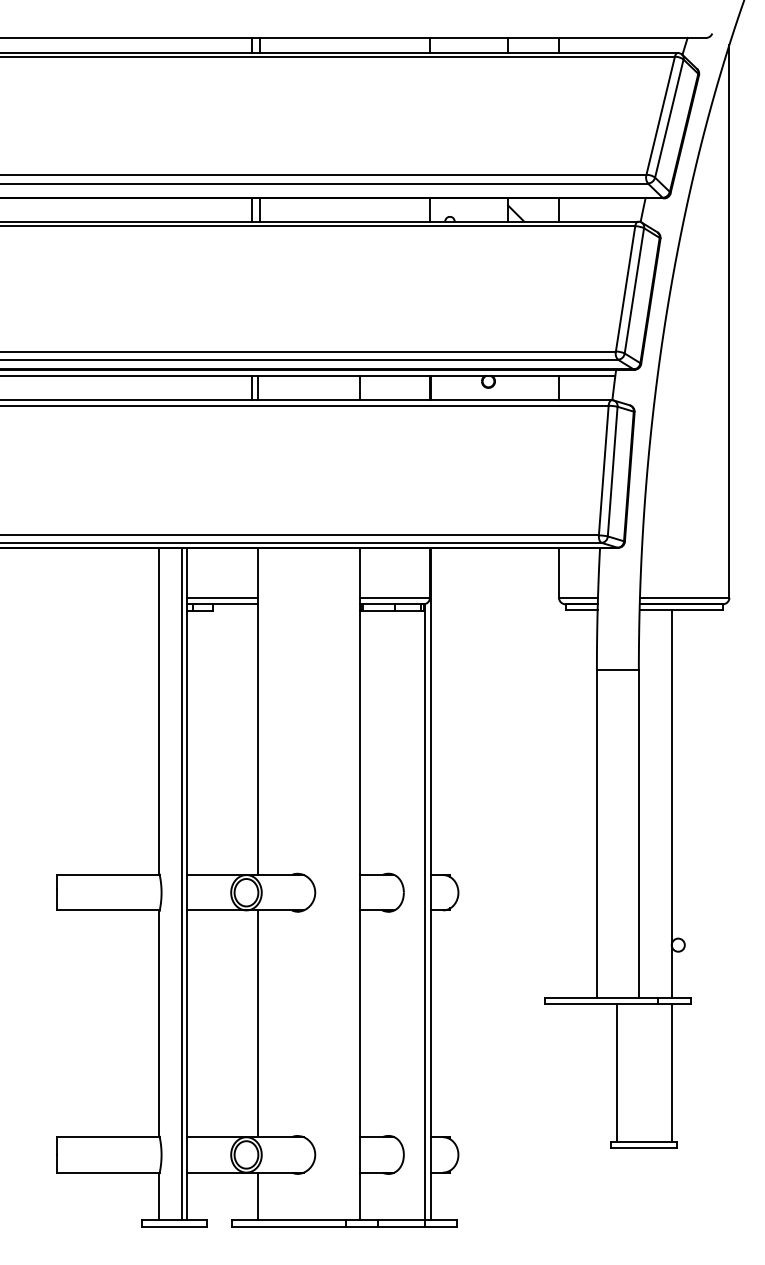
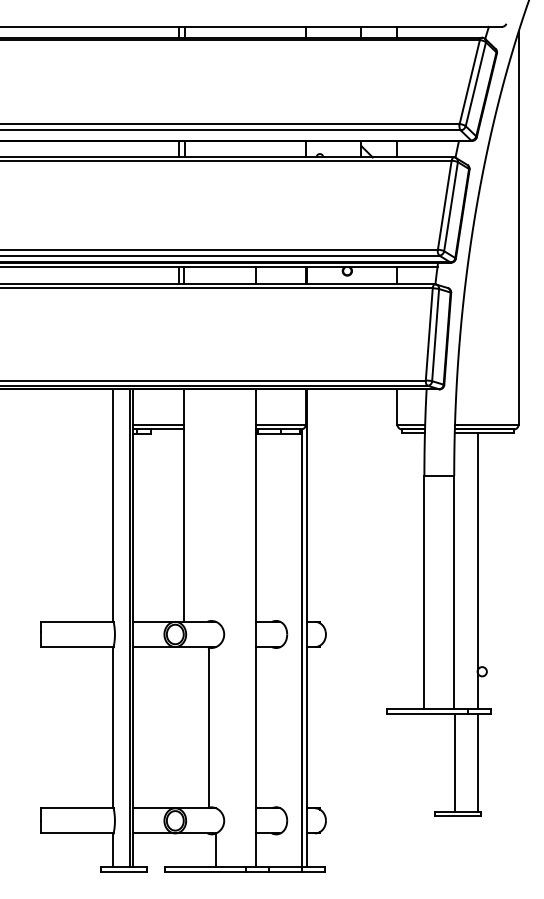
line: (258, 1023) -> (208, 727), moved
line: (616, 1072) -> (454, 762), moved
line: (258, 1196) -> (215, 850), moved

